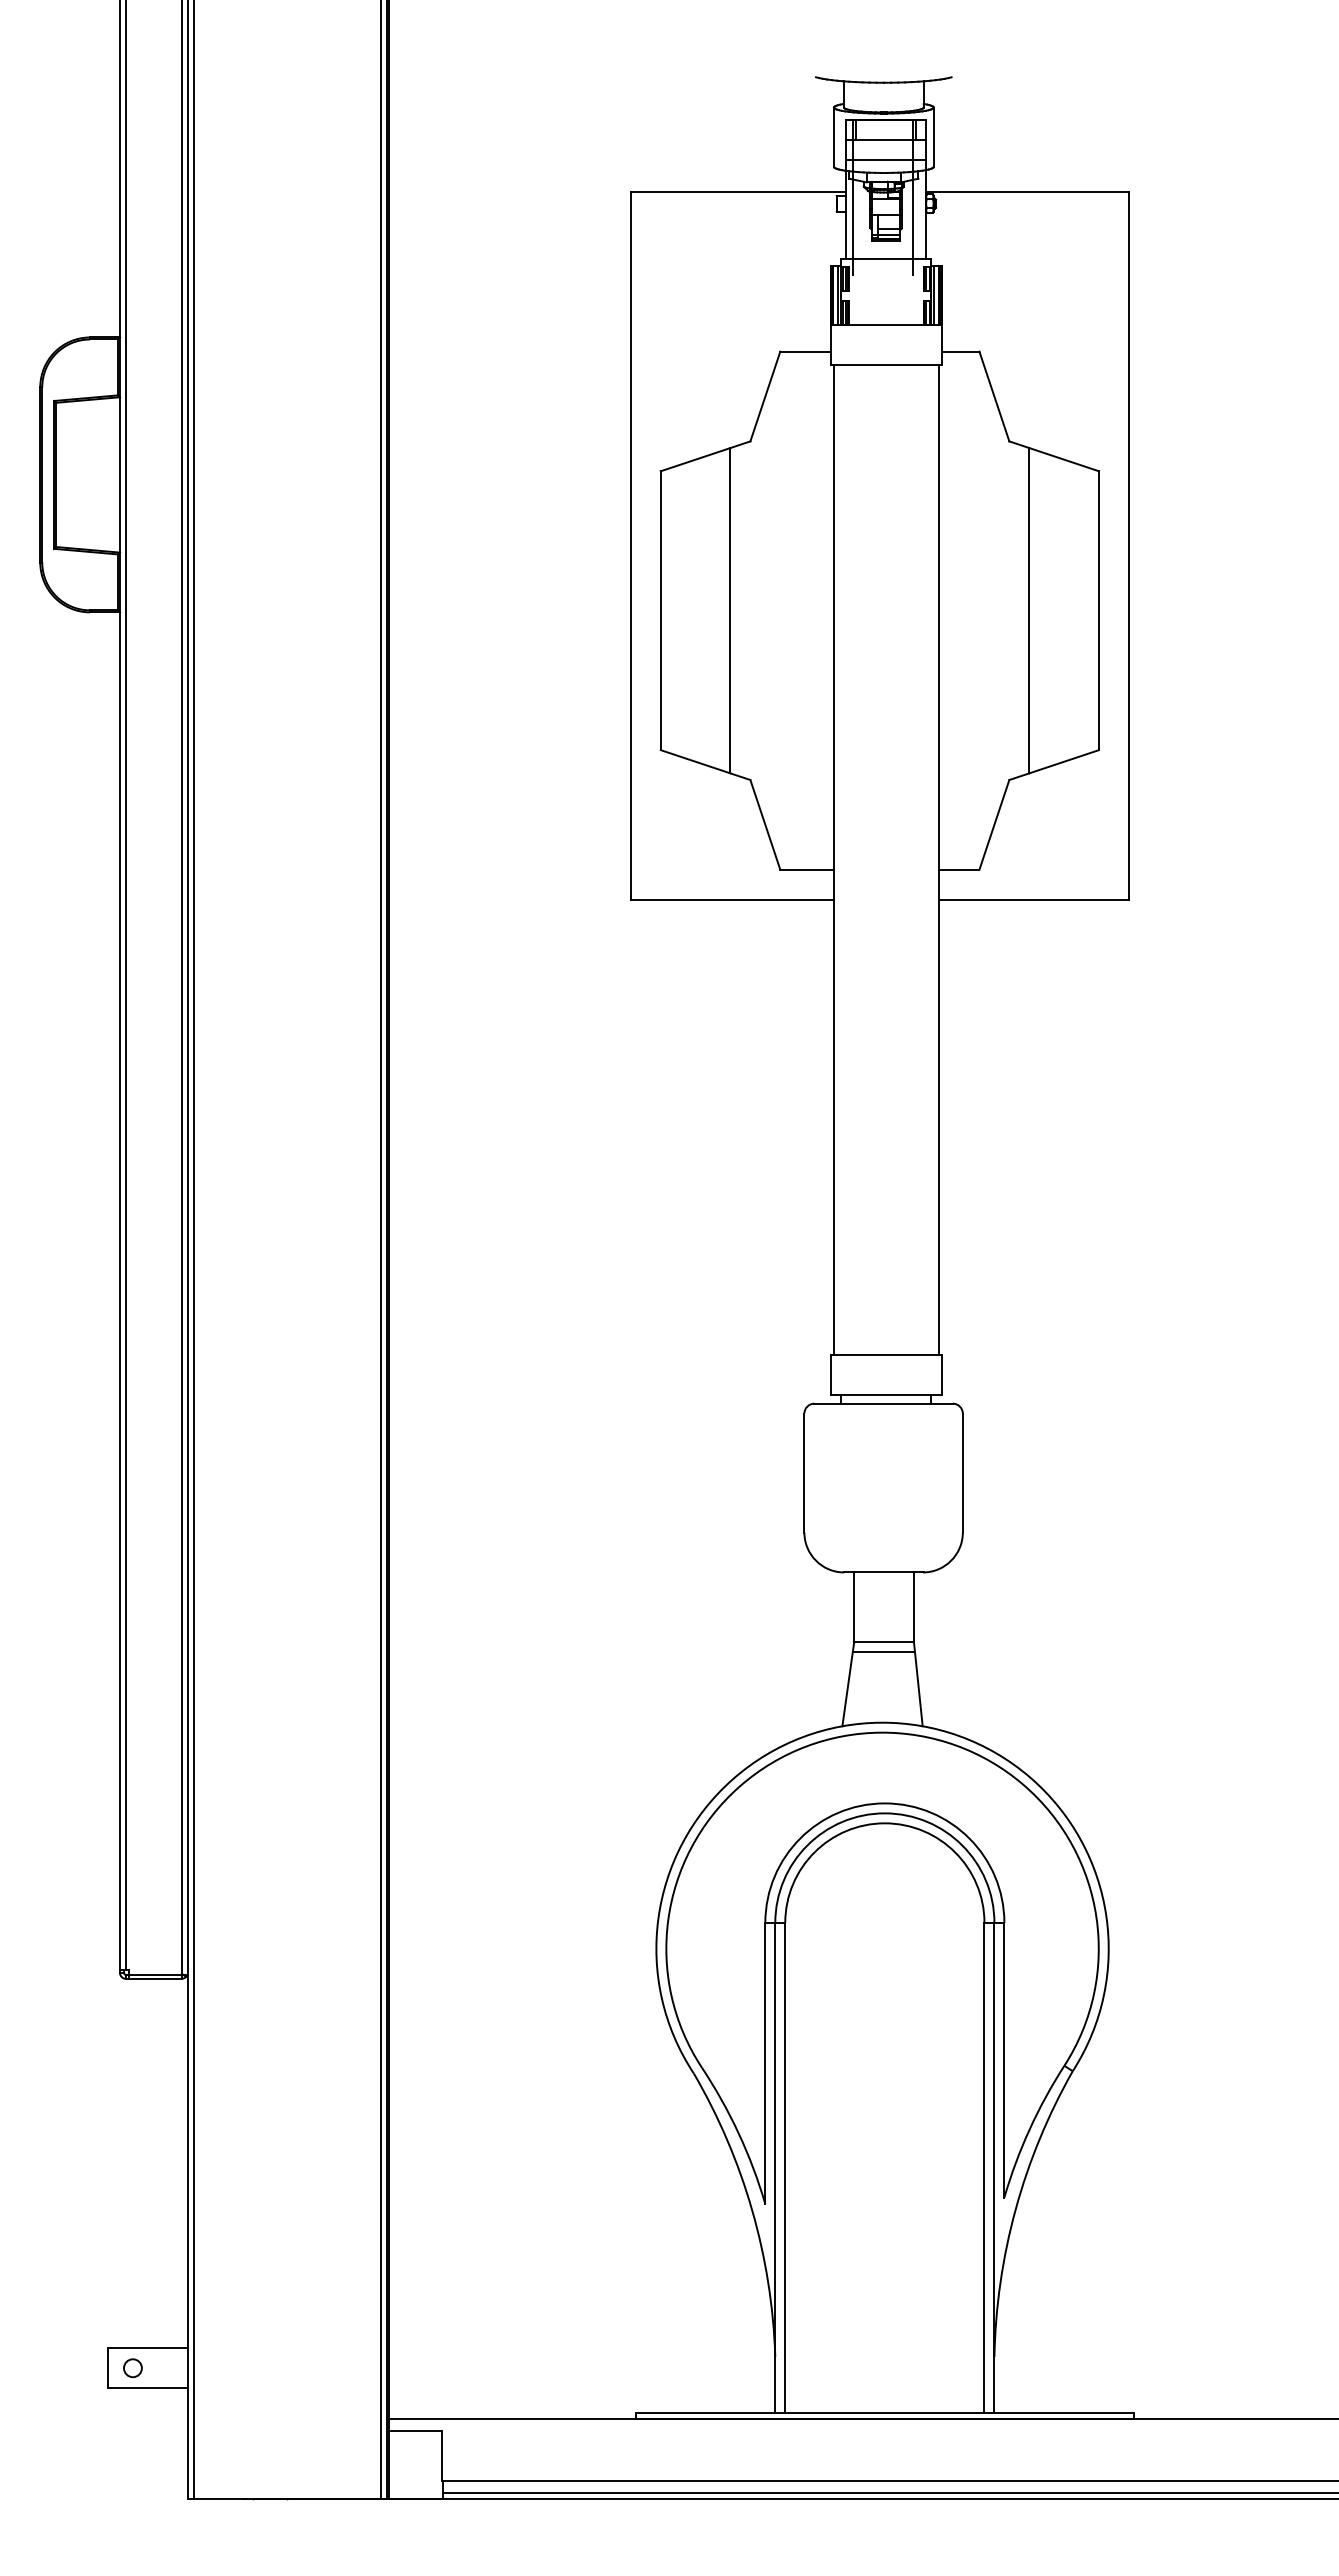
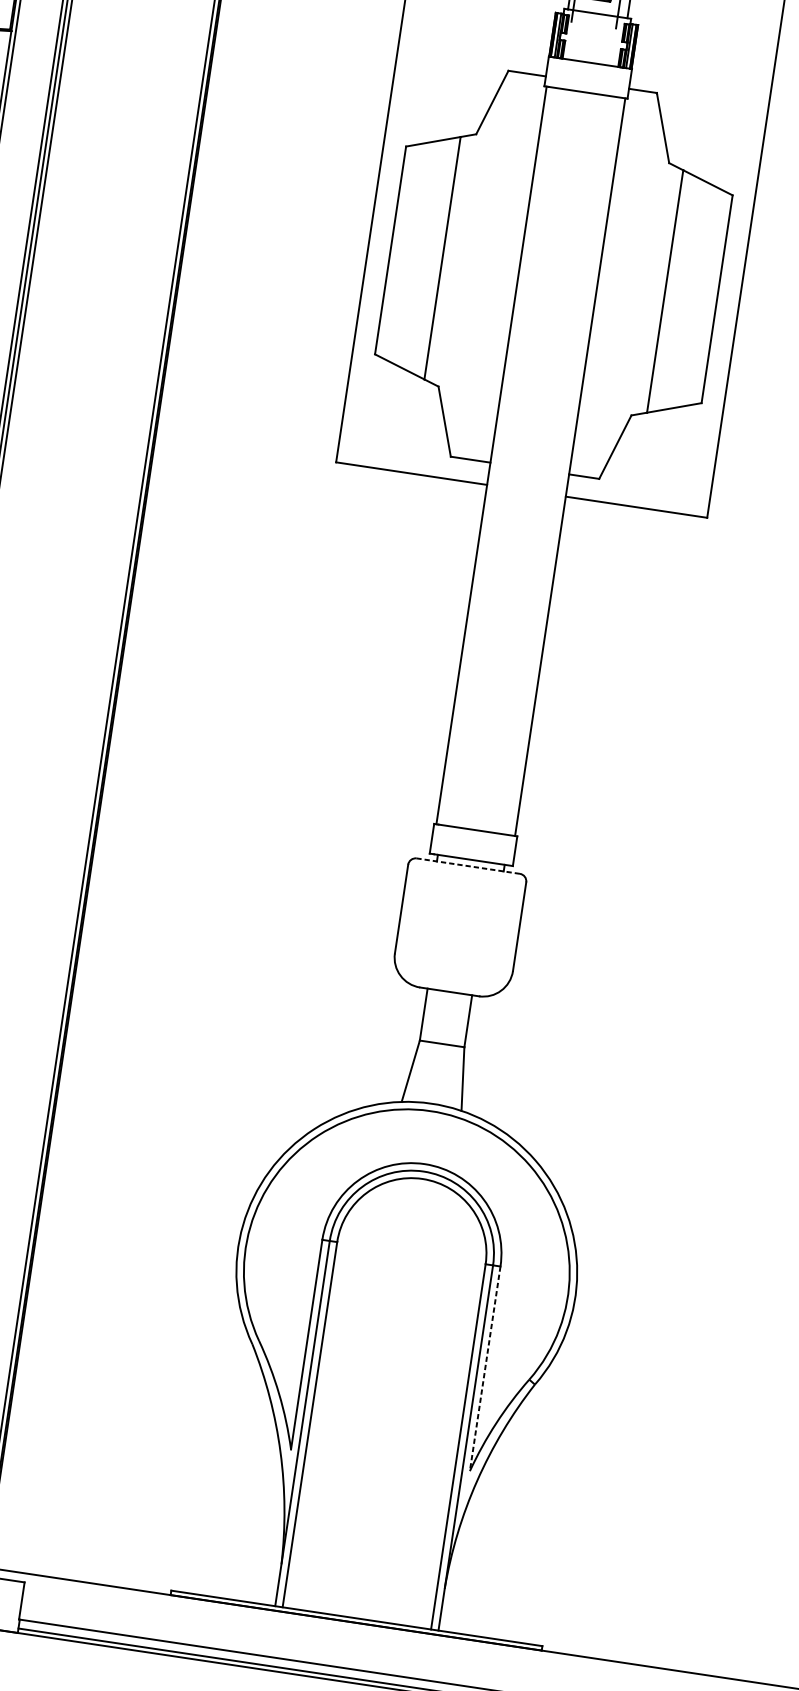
line: (883, 1403) -> (468, 865), solid -> dashed
line: (883, 1652) -> (440, 1051), removed
line: (1004, 2060) -> (485, 1369), solid -> dashed

